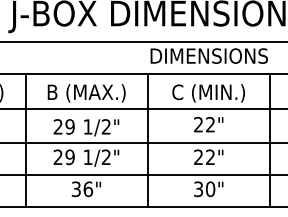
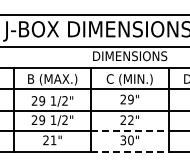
text: (209, 124) -> (130, 99), 22" -> 29"
line: (208, 175) -> (129, 131), solid -> dashed
text: (81, 189) -> (49, 140), 36" -> 21"
line: (208, 206) -> (129, 151), solid -> dashed

